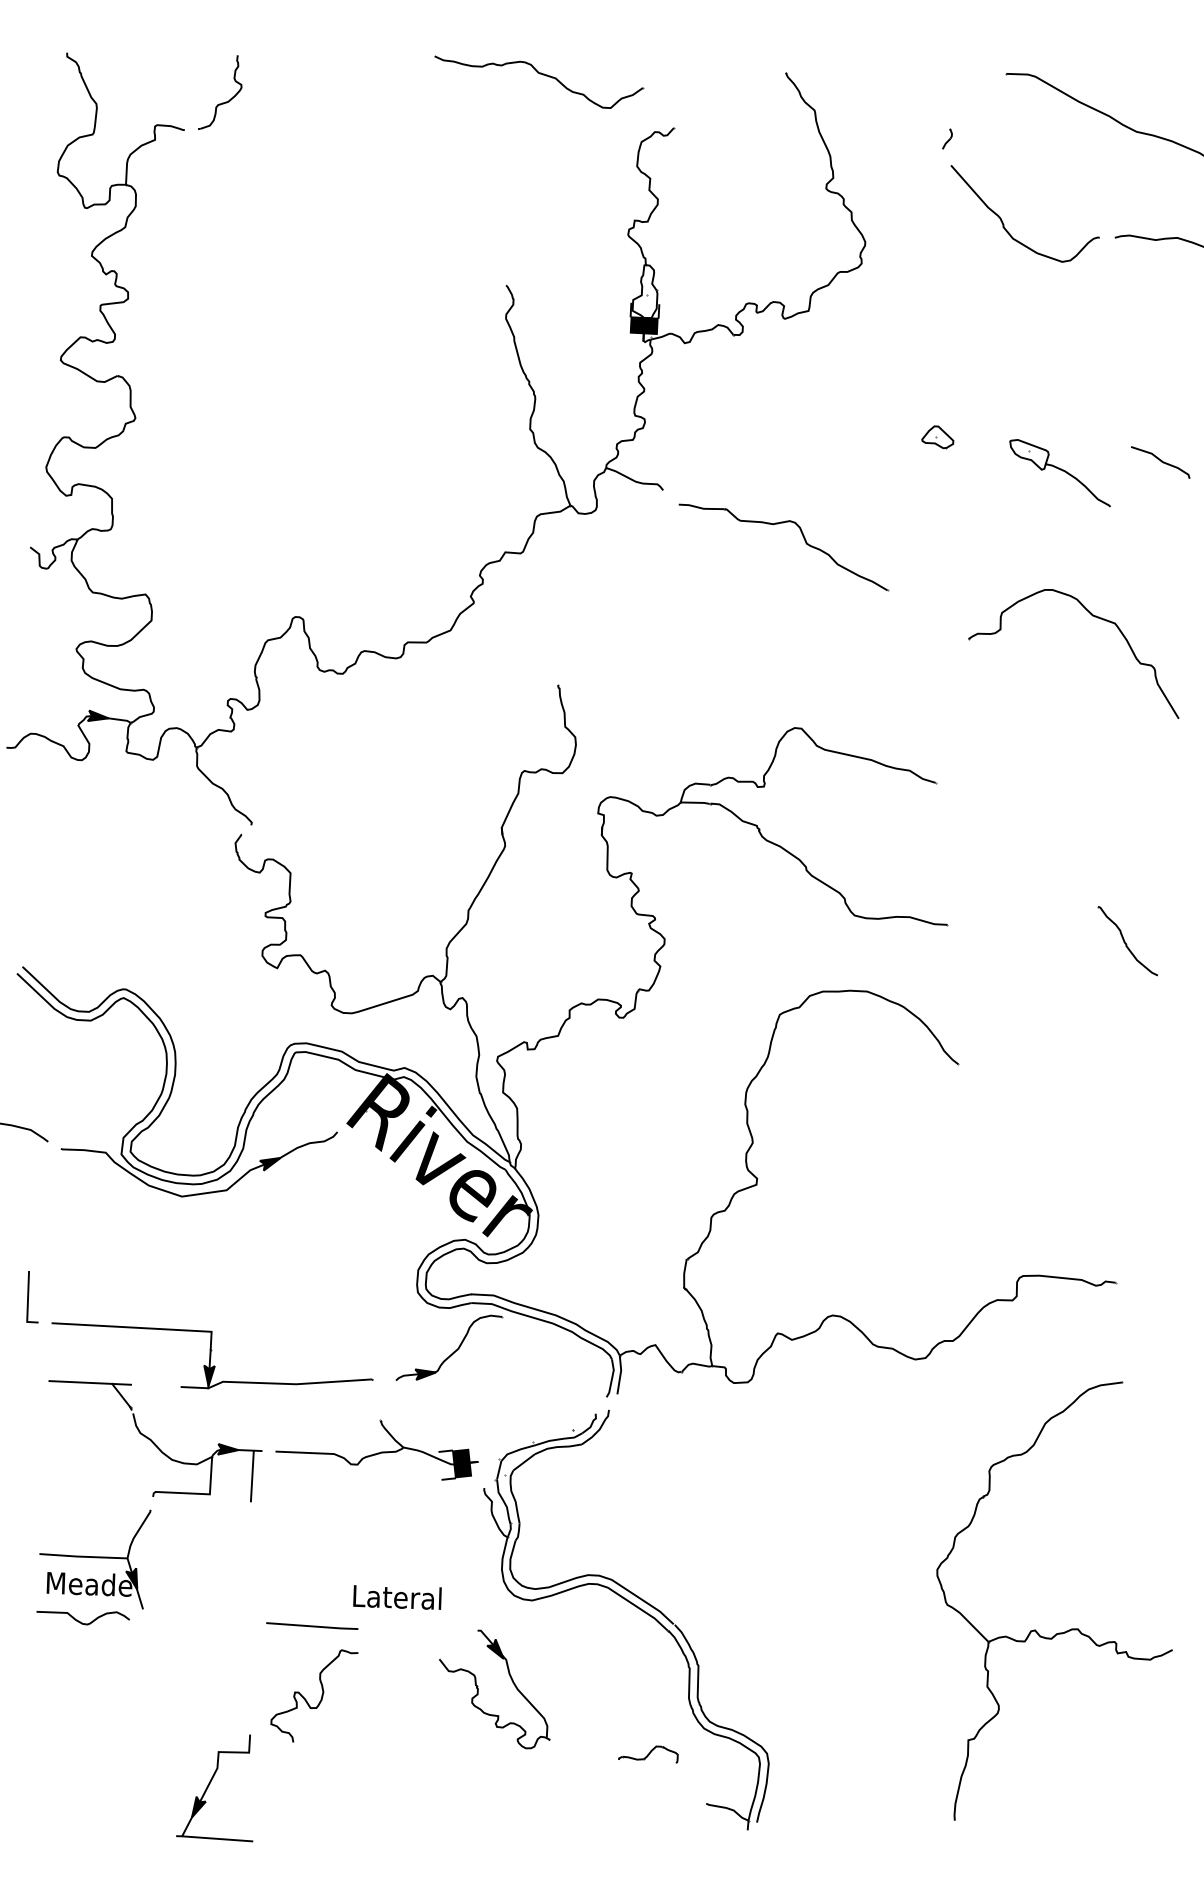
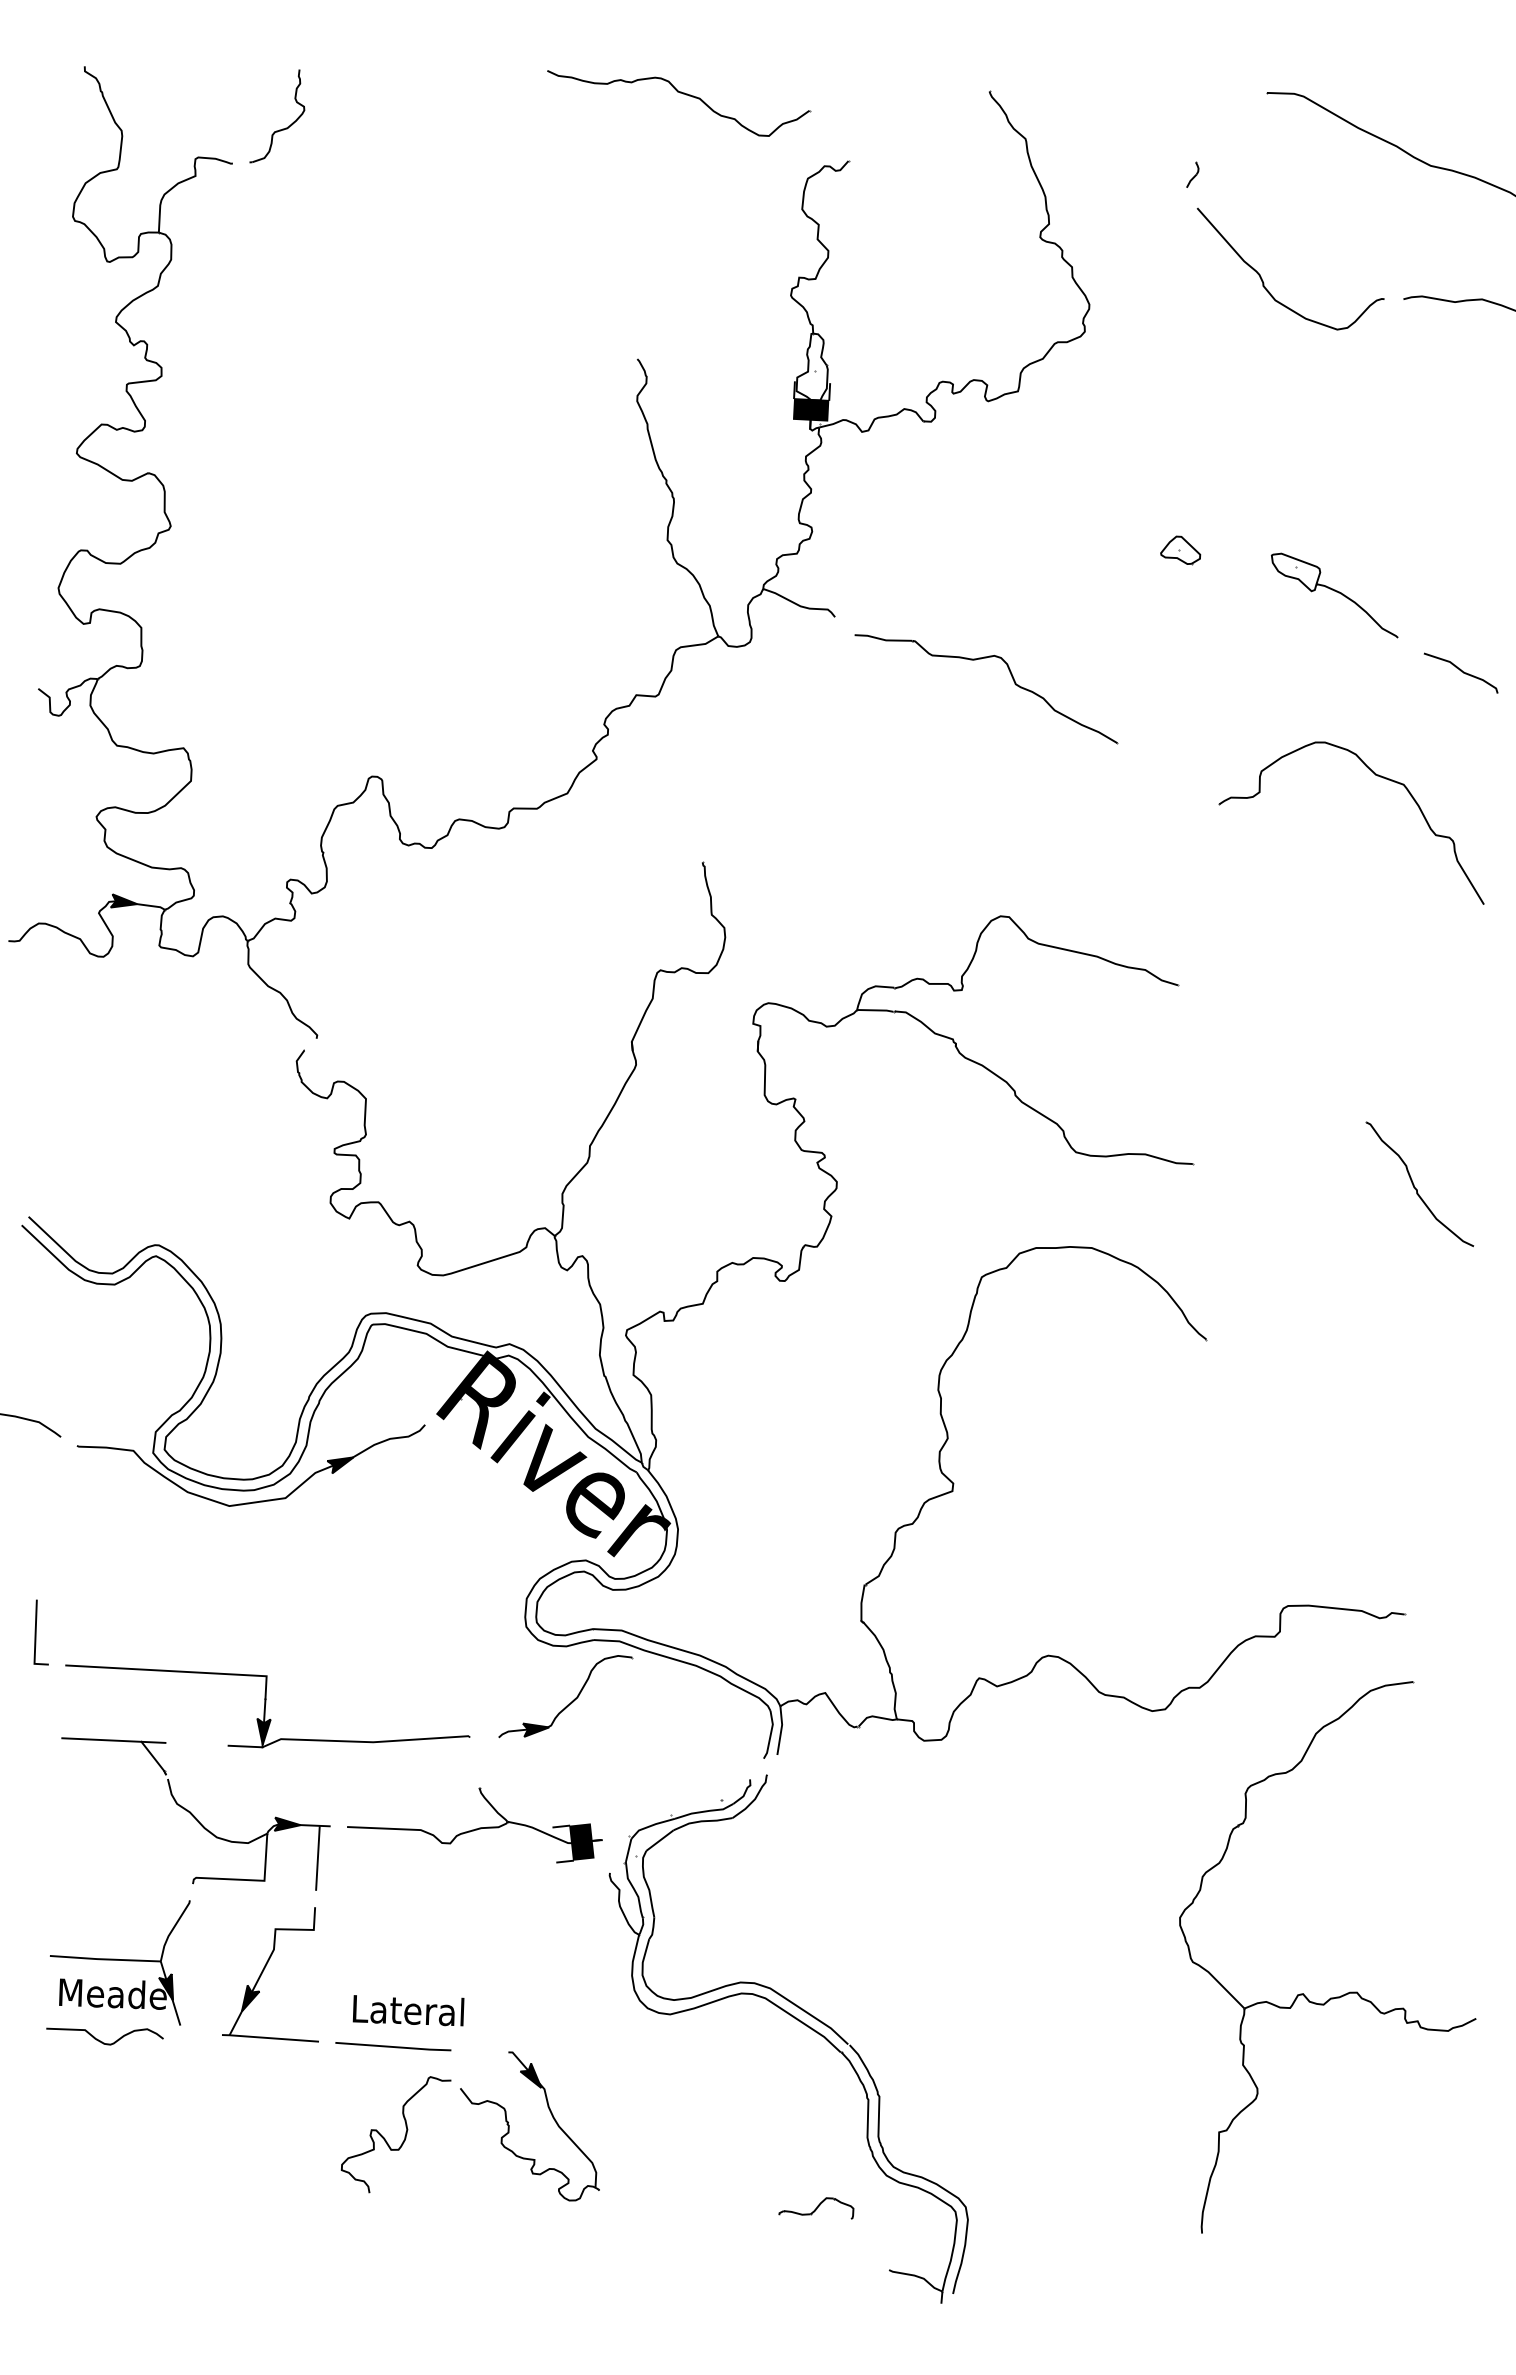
curve: (1160, 461) -> (1460, 671), moved
part: (1127, 941) -> (1419, 1184), size x1.43
text: (397, 1597) -> (408, 2010), moved
part: (1061, 1632) -> (1336, 1996), moved
part: (478, 1689) -> (509, 2126), moved
part: (209, 1784) -> (264, 1970), moved

